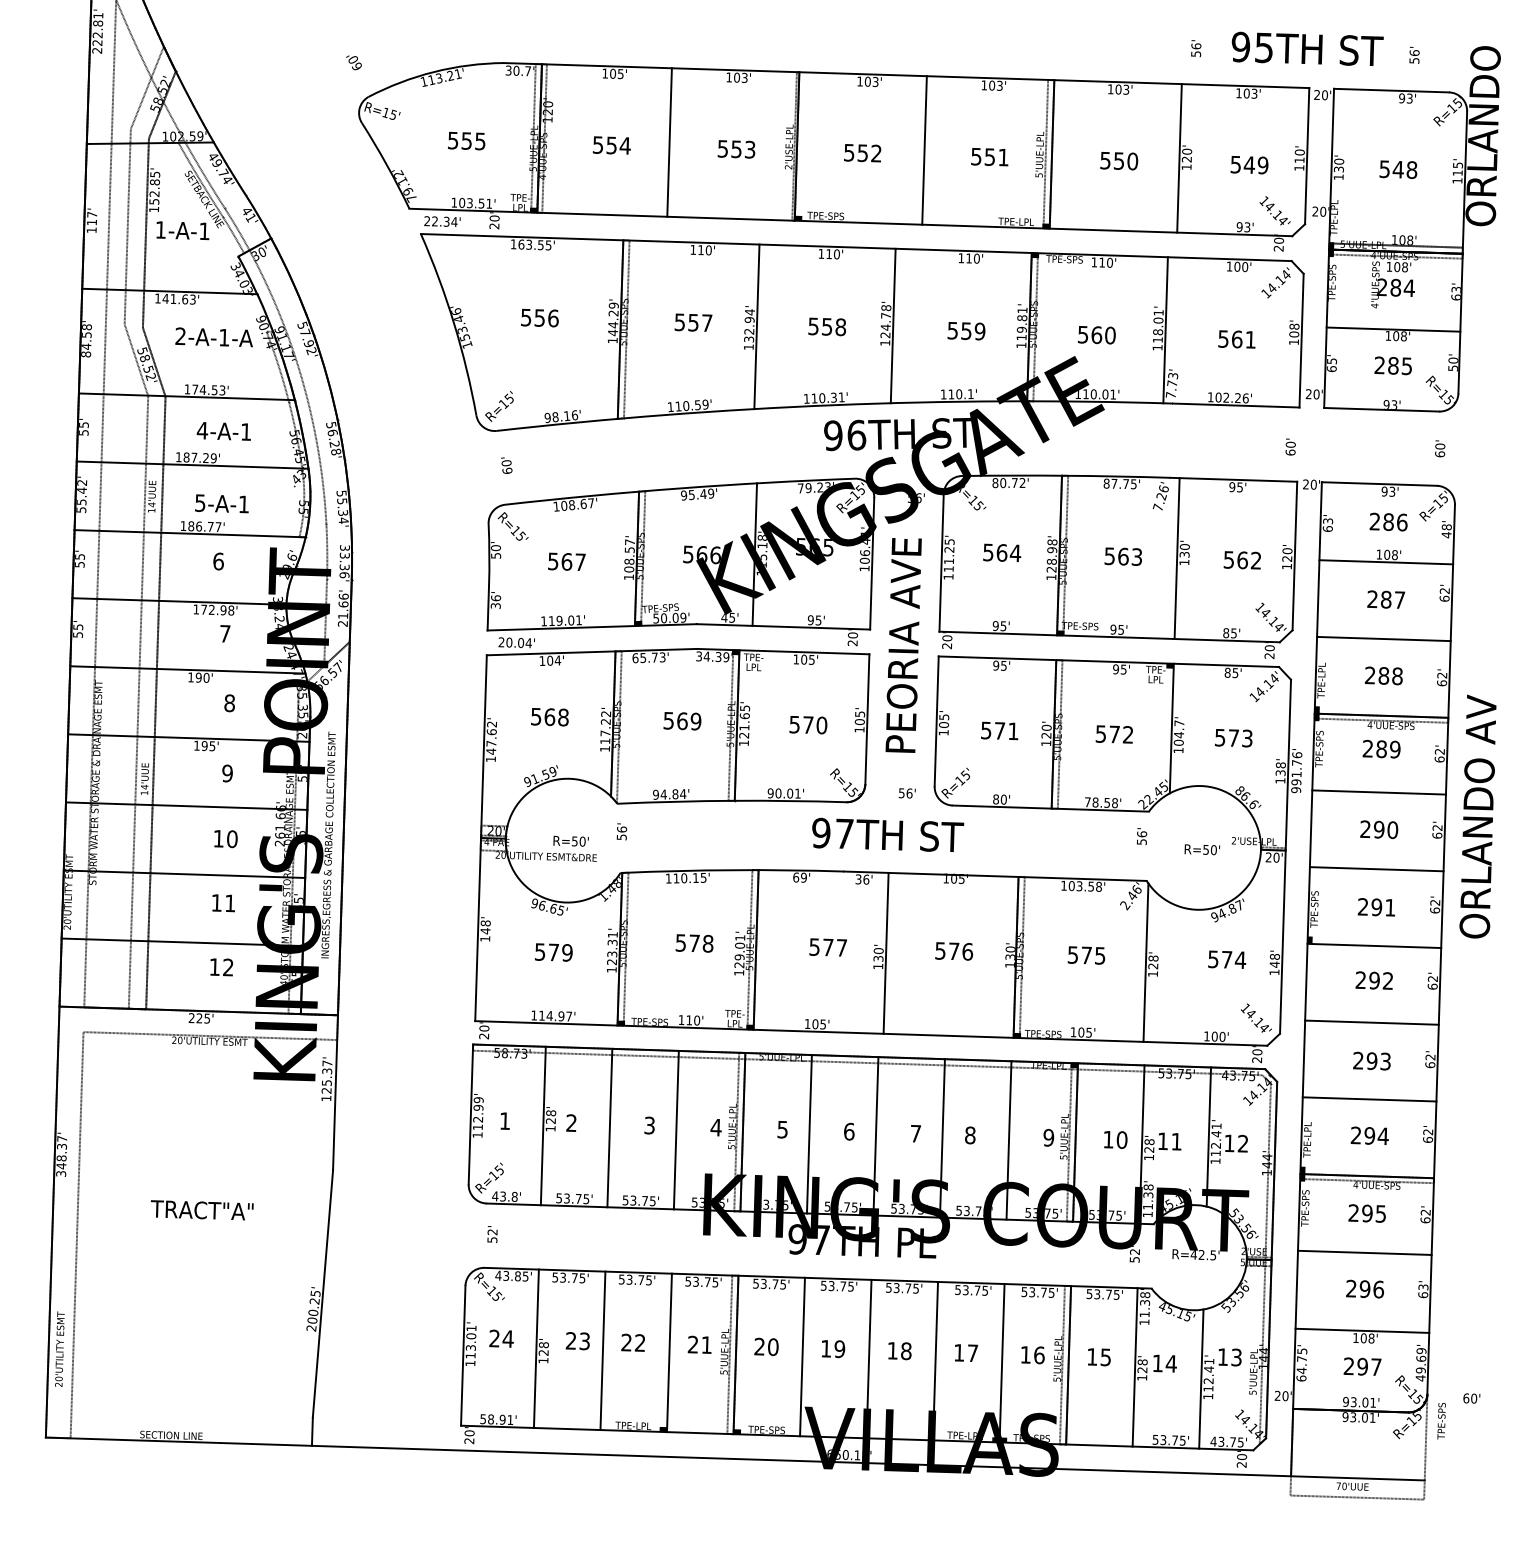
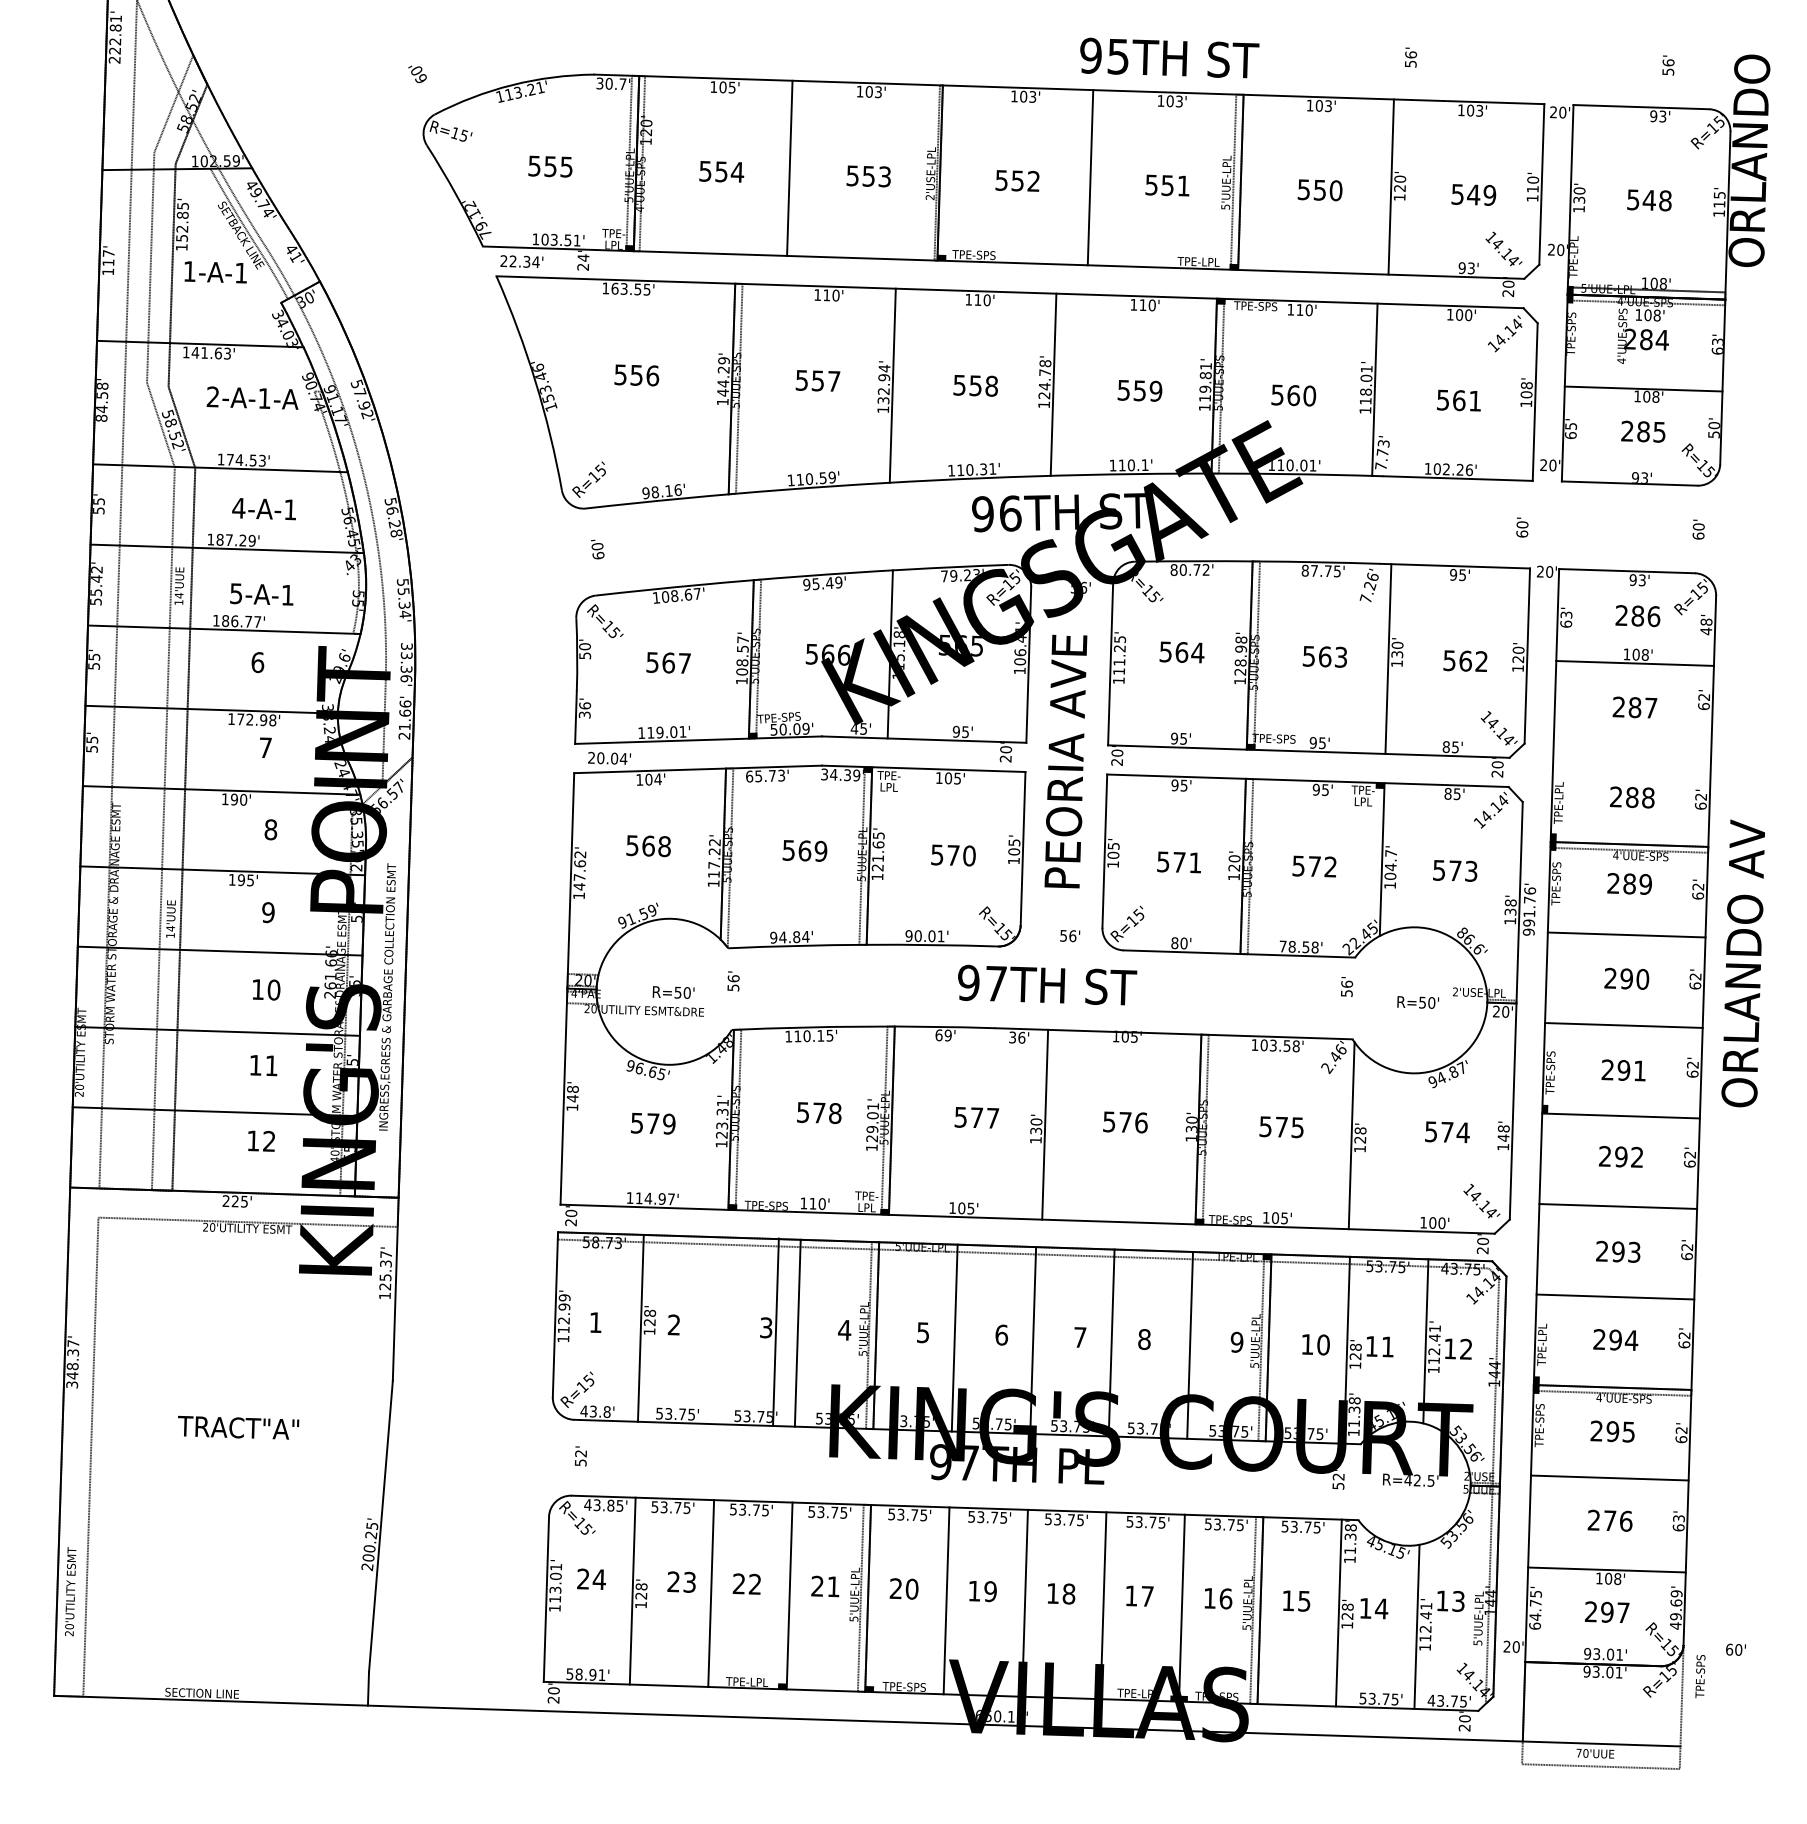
text: (1307, 48) -> (1169, 57), moved
text: (494, 218) -> (583, 257), 20' -> 24'
line: (1383, 638) -> (1631, 753), removed
line: (609, 1127) -> (775, 1331), moved
text: (1364, 1289) -> (1609, 1521), 296 -> 276

